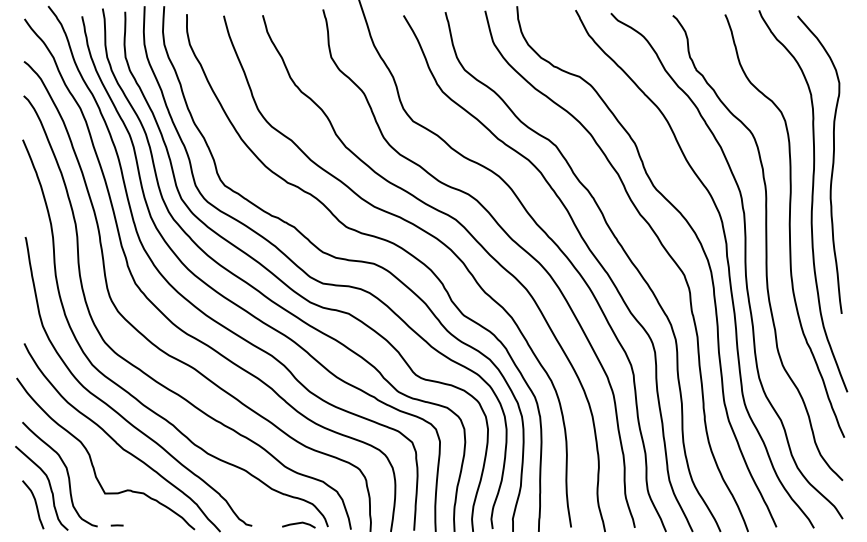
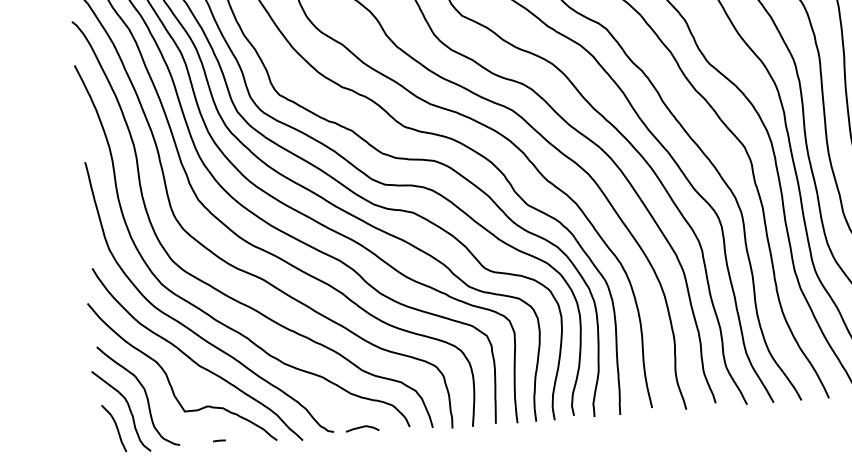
line: (298, 524) -> (362, 428), moved
line: (116, 525) -> (218, 440), moved

